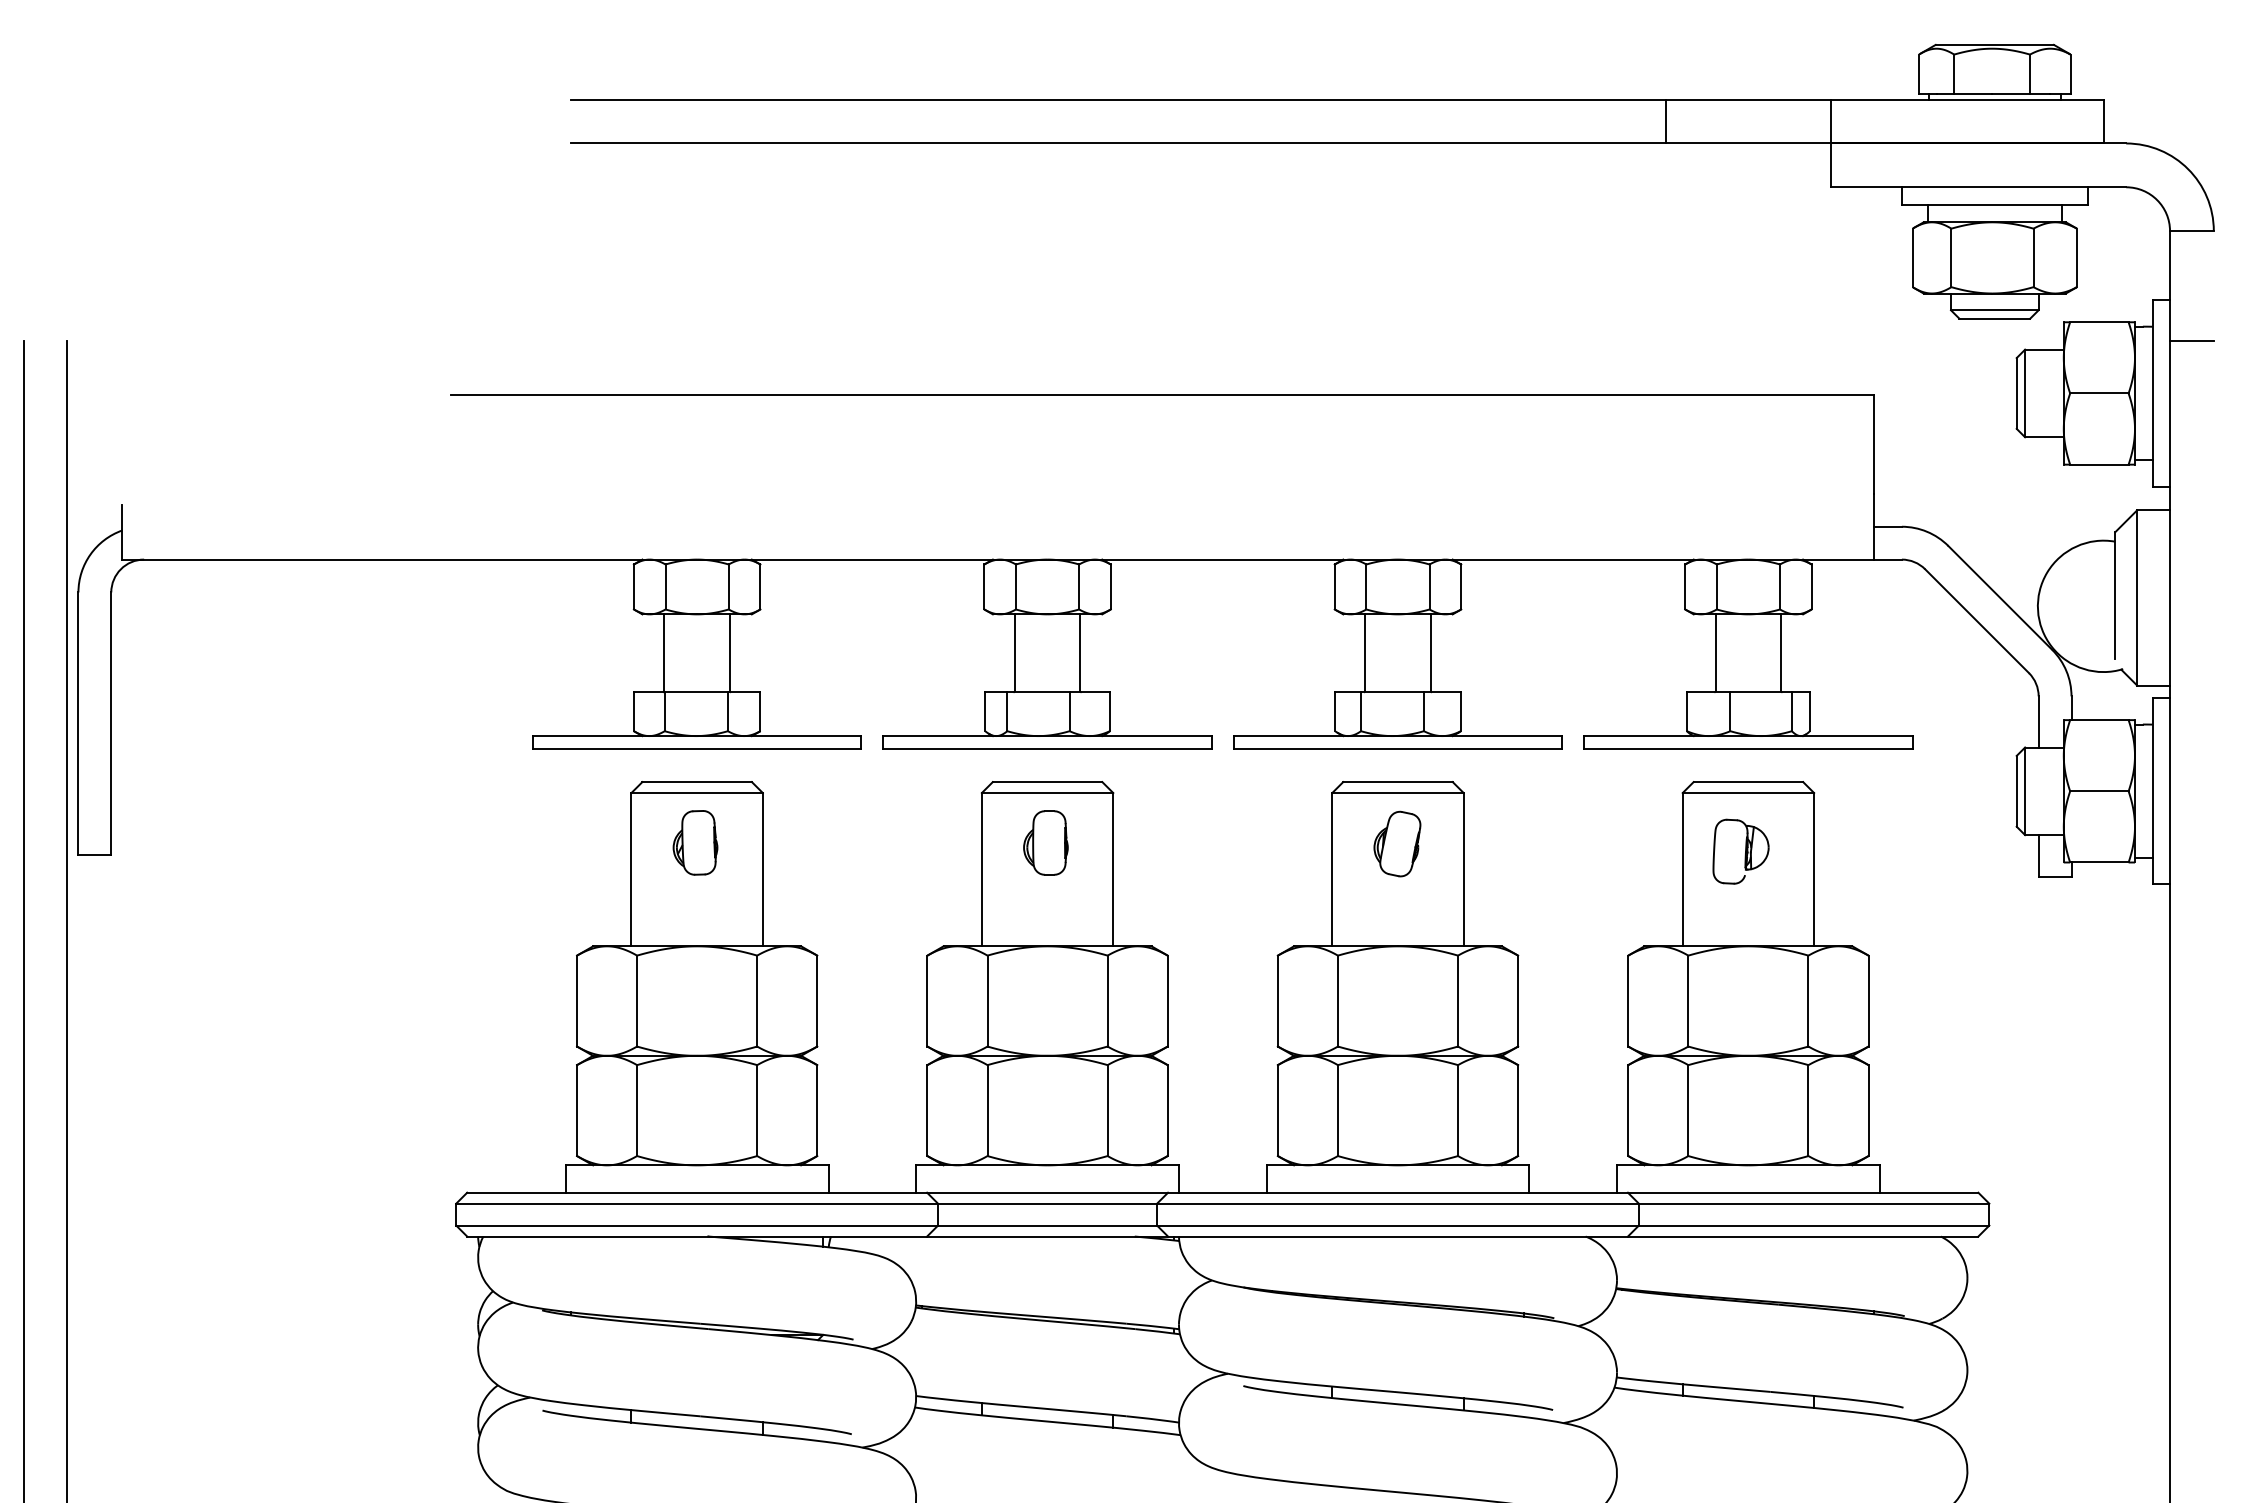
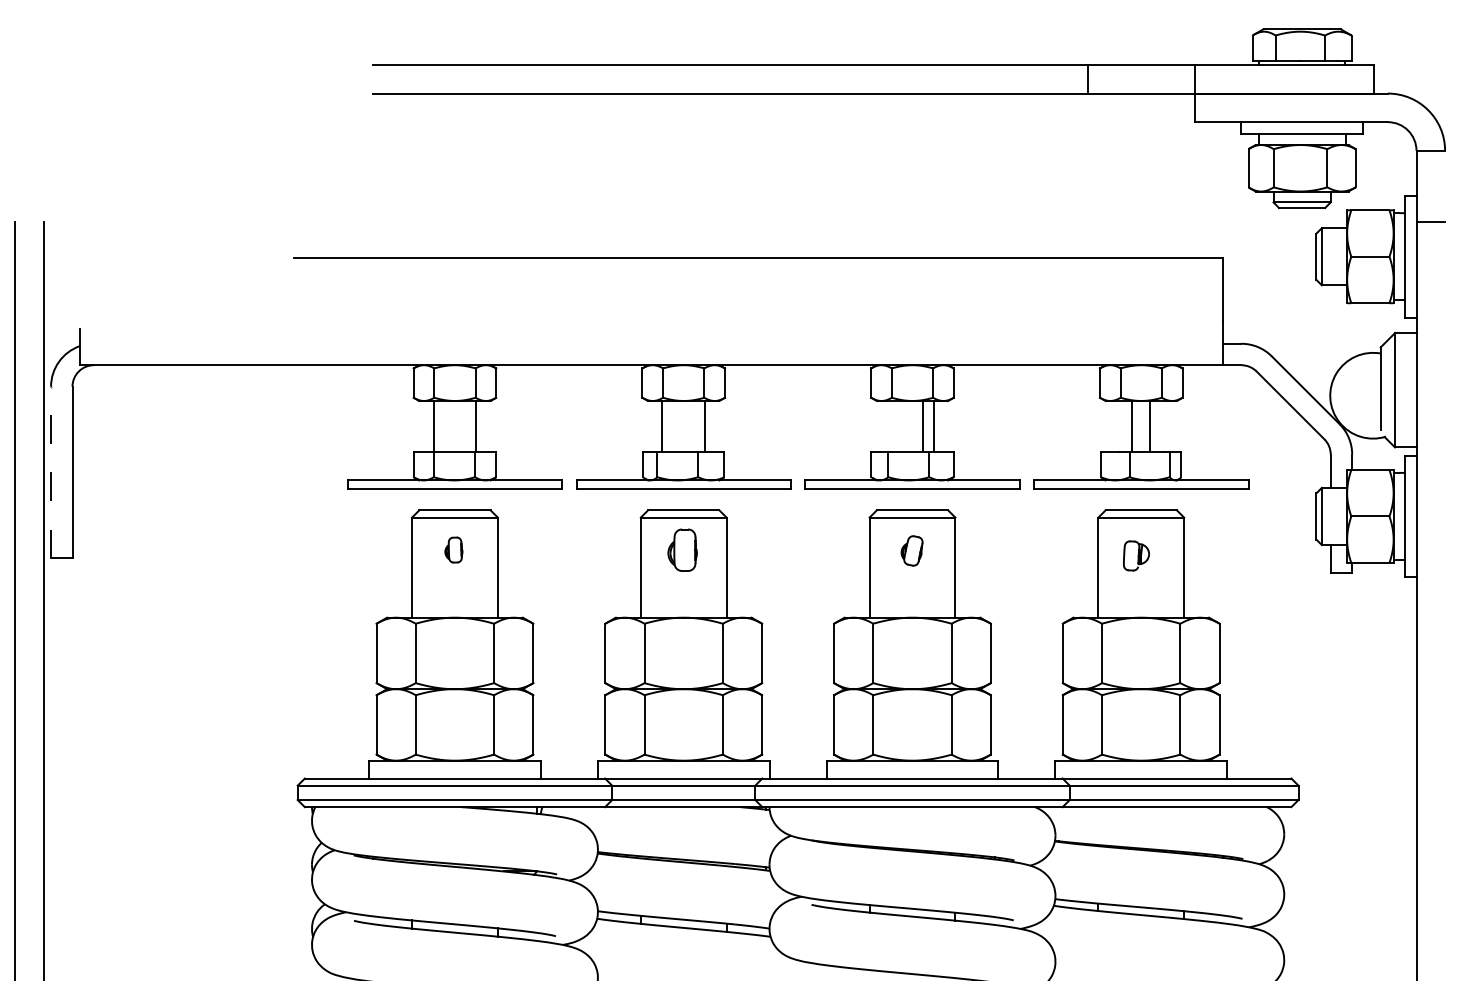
line: (1365, 651) -> (923, 425), moved
line: (1715, 651) -> (1149, 425), moved
line: (1780, 651) -> (1131, 425), moved
line: (79, 723) -> (51, 472), solid -> dashed
part: (694, 841) -> (453, 549), size x0.6
part: (1396, 843) -> (911, 550), size x0.7
part: (1741, 851) -> (1136, 555), size x0.7

